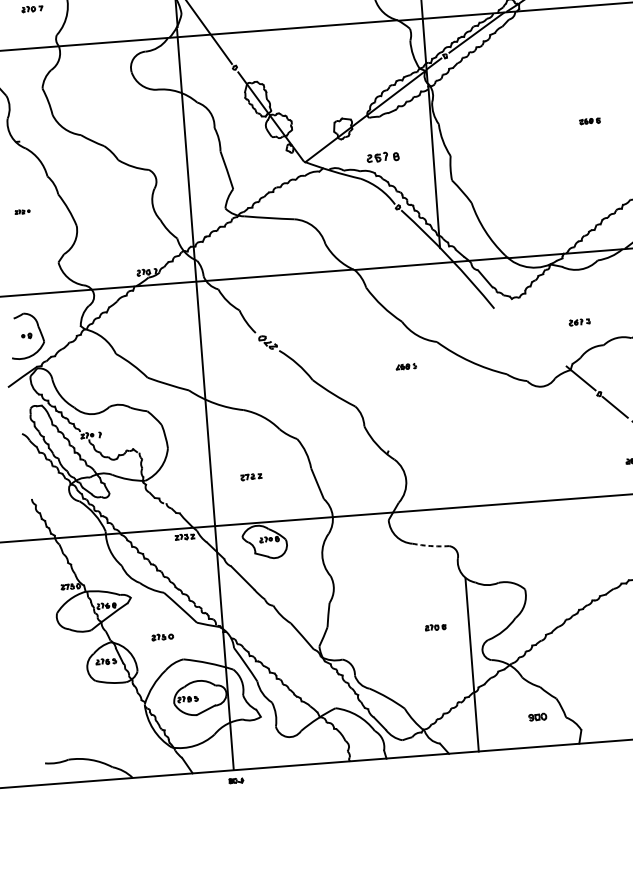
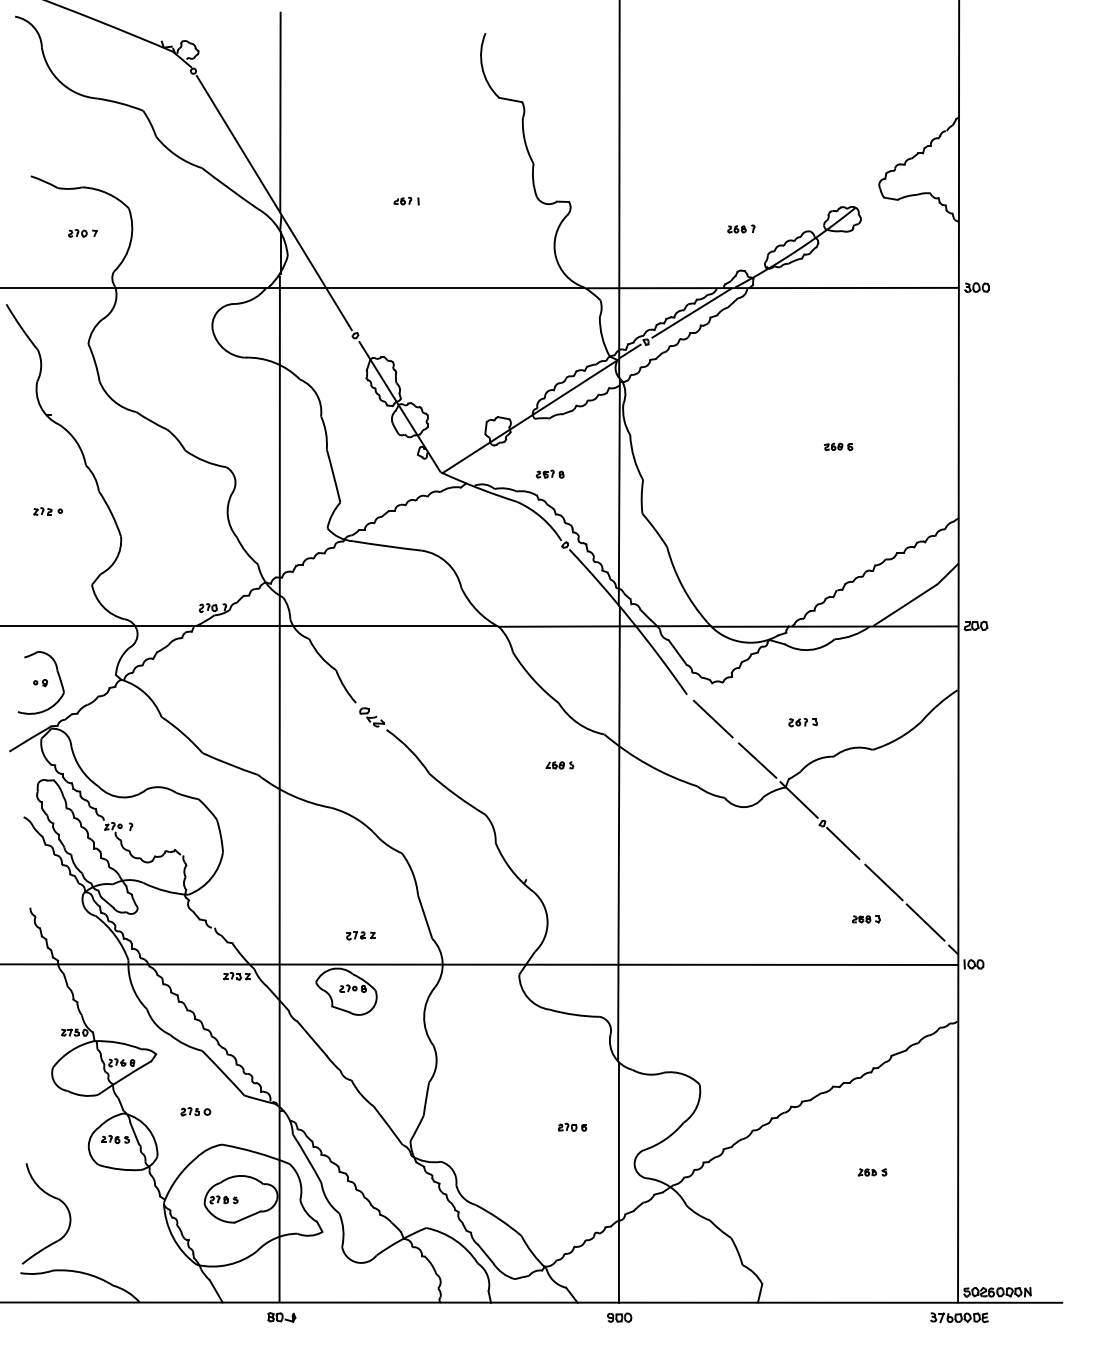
part: (383, 156) -> (550, 473), size x0.62
part: (22, 211) -> (47, 511), size x1.43
line: (514, 324) -> (712, 718), added
line: (548, 352) -> (757, 760), added
line: (452, 413) -> (618, 834), added
part: (251, 476) -> (360, 935), moved
arc: (430, 545) -> (574, 1014), dashed -> solid
part: (64, 707) -> (53, 1198), added
part: (537, 717) -> (619, 1317), moved
part: (236, 780) -> (281, 1317), size x1.43

